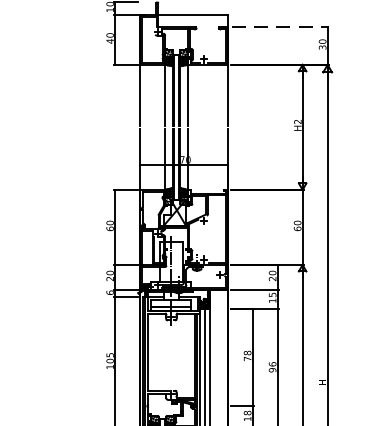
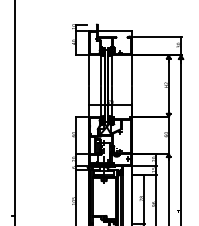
line: (279, 26) -> (157, 36), dashed -> solid

